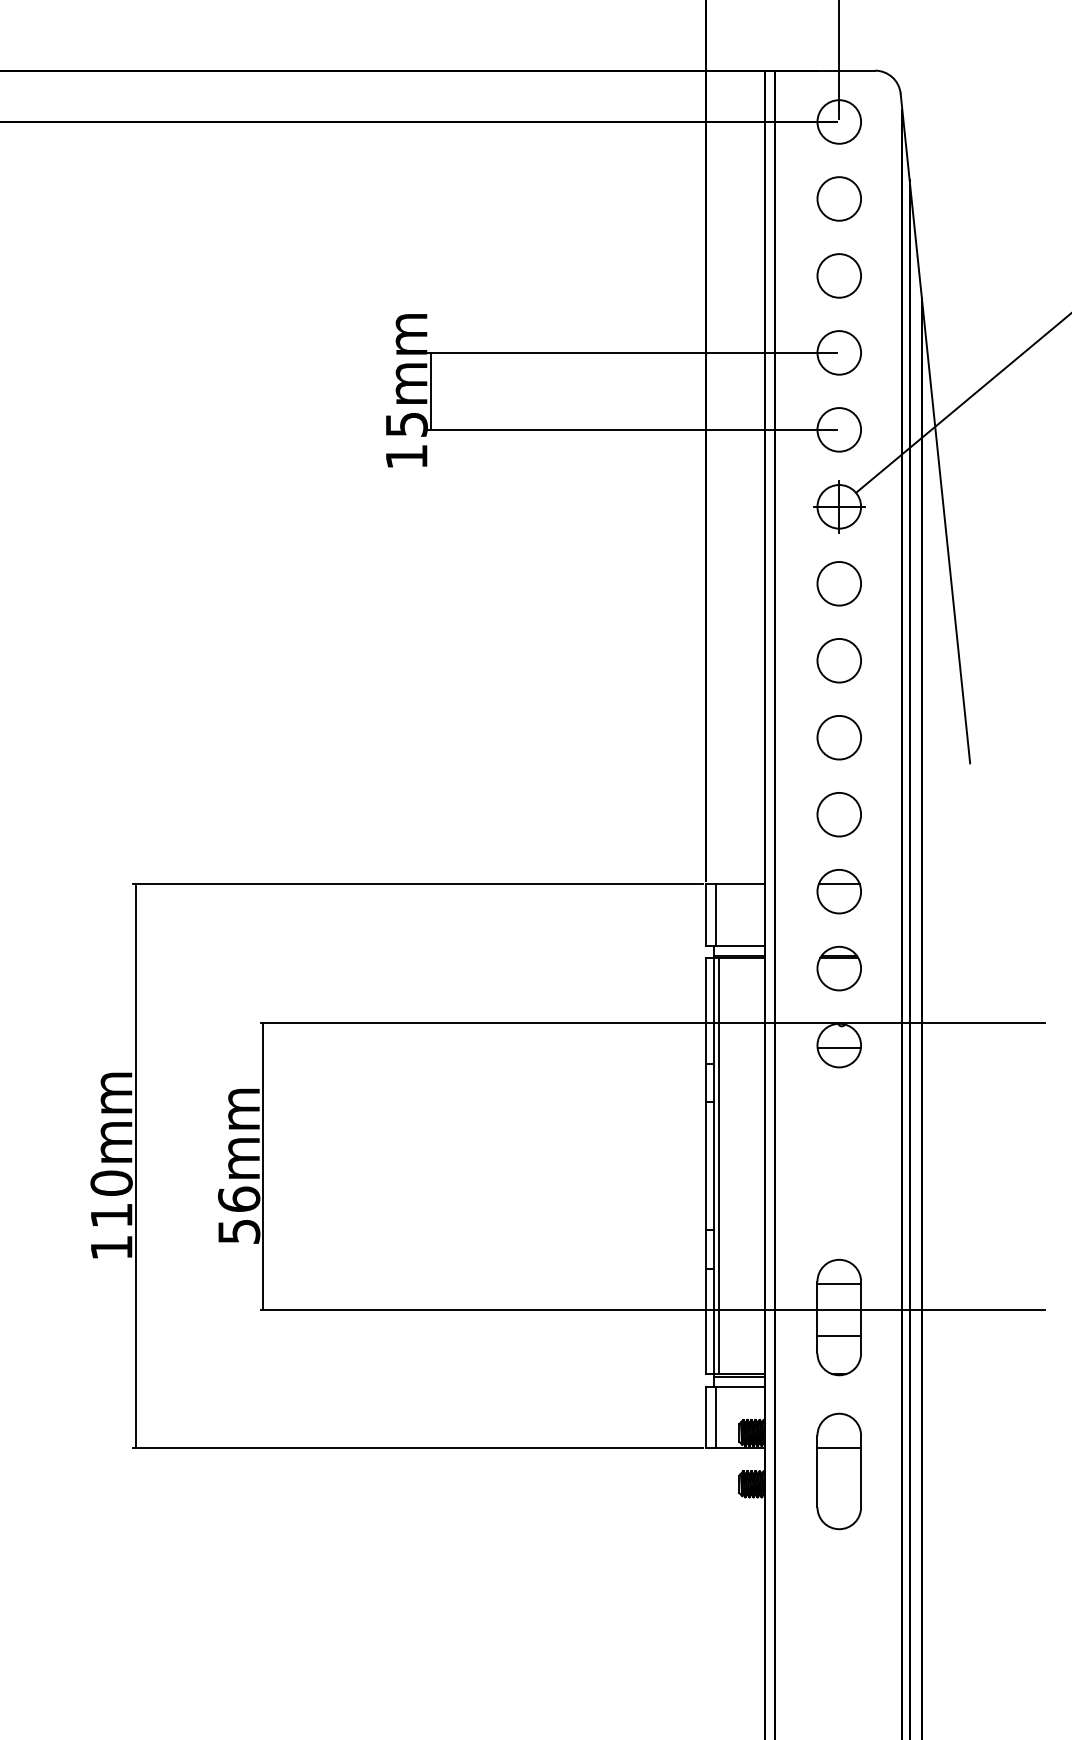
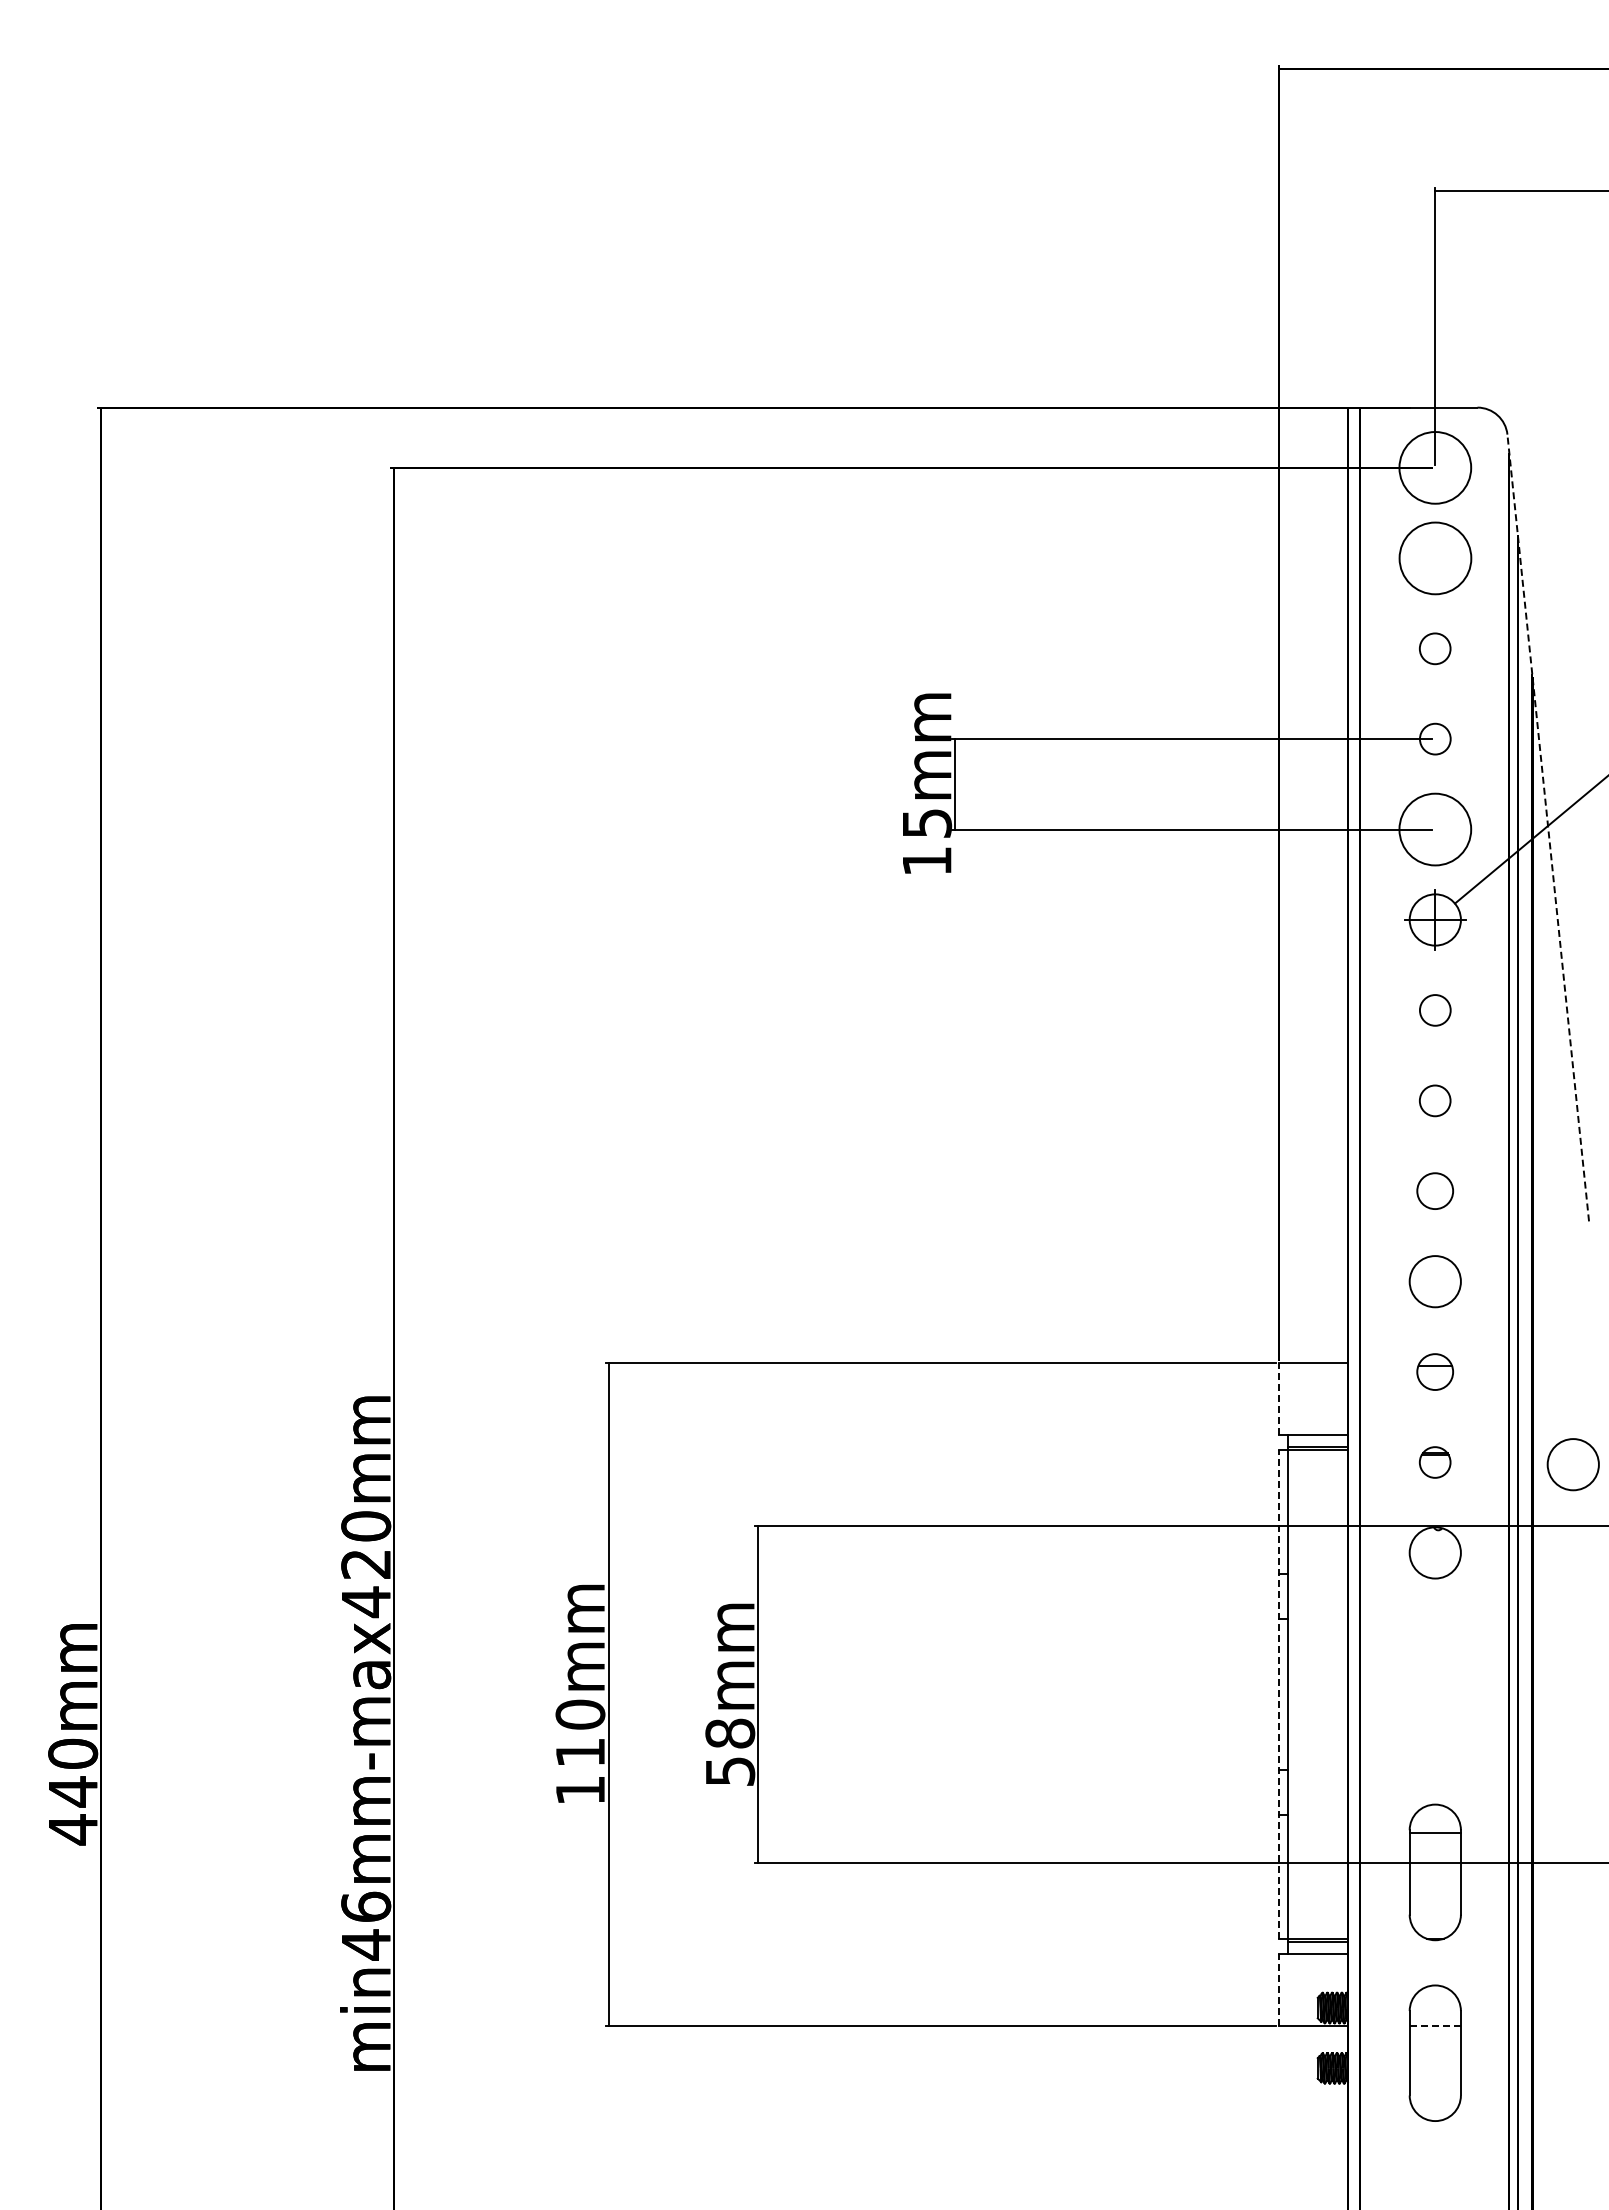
circle: (838, 121) -> (1434, 467), size x1.4
circle: (838, 198) -> (1434, 557), size x1.4
circle: (838, 275) -> (1434, 648), size x0.6
circle: (838, 352) -> (1434, 738), size x0.6
line: (935, 428) -> (1548, 828), solid -> dashed
circle: (838, 429) -> (1434, 829), size x1.4
circle: (838, 583) -> (1434, 1010), size x0.6
circle: (838, 660) -> (1434, 1100), size x0.6
circle: (838, 737) -> (1434, 1190), size x0.7
part: (838, 891) -> (1434, 1371), size x0.7
line: (705, 914) -> (1278, 1398), solid -> dashed
line: (716, 914) -> (1290, 1399), removed
part: (838, 968) -> (1434, 1462), size x0.6
circle: (956, 970) -> (1572, 1464), added
line: (839, 1047) -> (1435, 1555), removed
line: (705, 1166) -> (1278, 1694), solid -> dashed
line: (718, 1166) -> (1293, 1694), removed
text: (239, 1199) -> (730, 1733), 56mm -> 58mm
line: (838, 1335) -> (1434, 1893), removed
line: (705, 1417) -> (1278, 1989), solid -> dashed
line: (716, 1417) -> (1290, 1989), removed
line: (839, 1448) -> (1435, 2026), solid -> dashed

